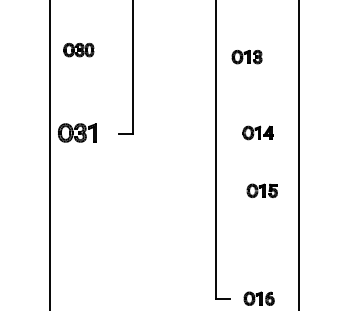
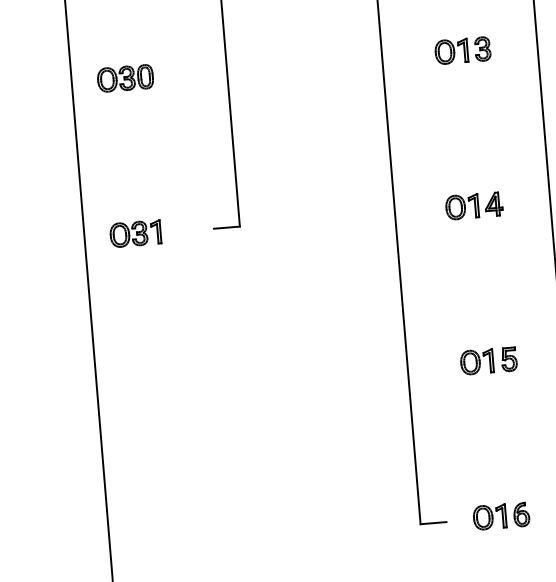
part: (246, 56) -> (461, 49), moved
part: (77, 132) -> (135, 232), size x0.71
part: (261, 190) -> (487, 360), moved

